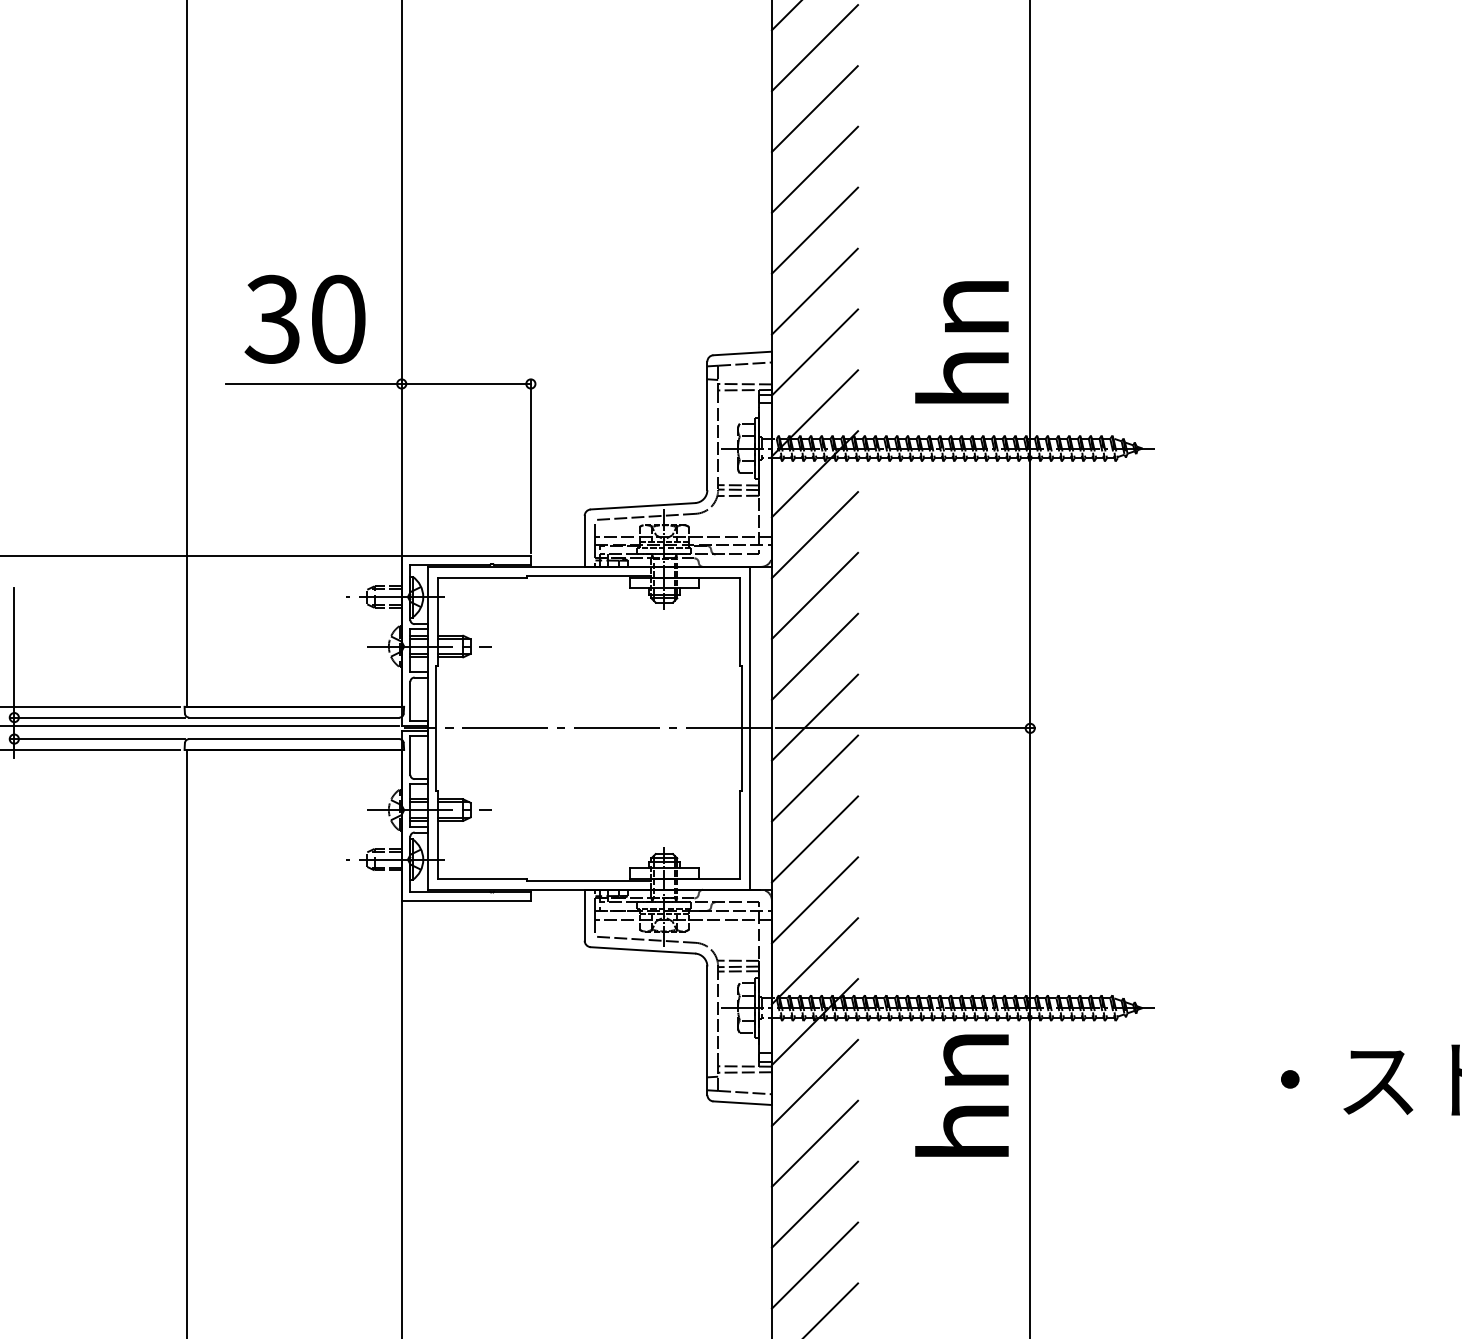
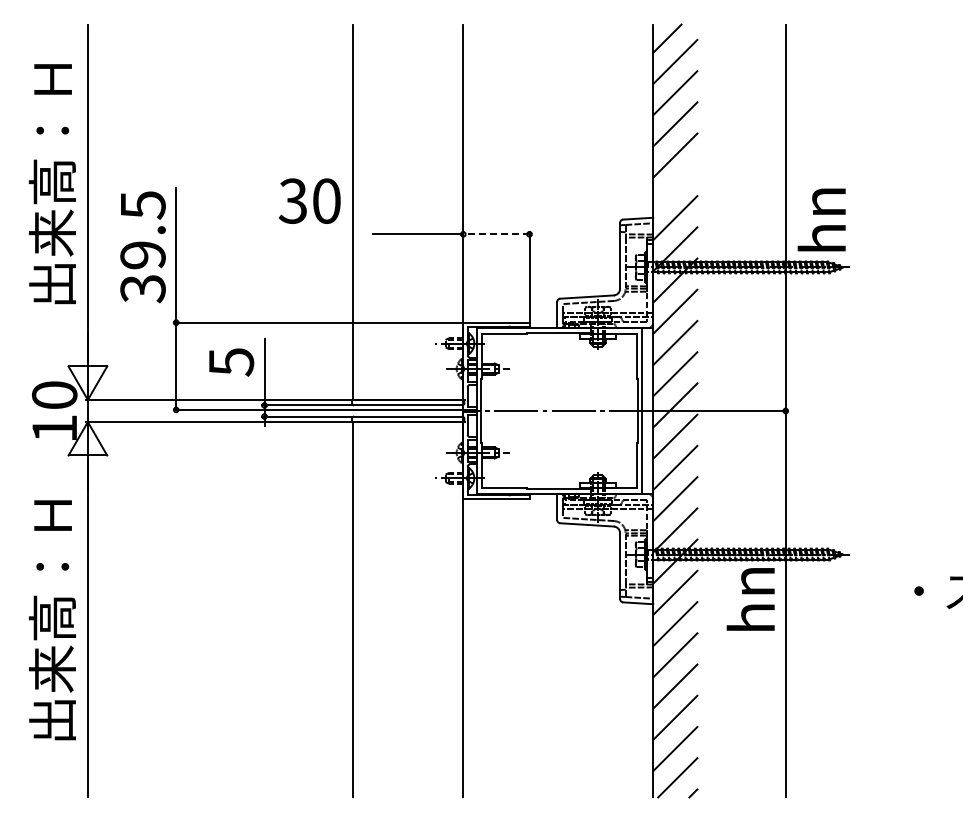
line: (815, 290) -> (675, 186), removed
text: (304, 318) -> (309, 200), moved
text: (961, 341) -> (821, 219), moved
line: (464, 384) -> (495, 234), solid -> dashed

